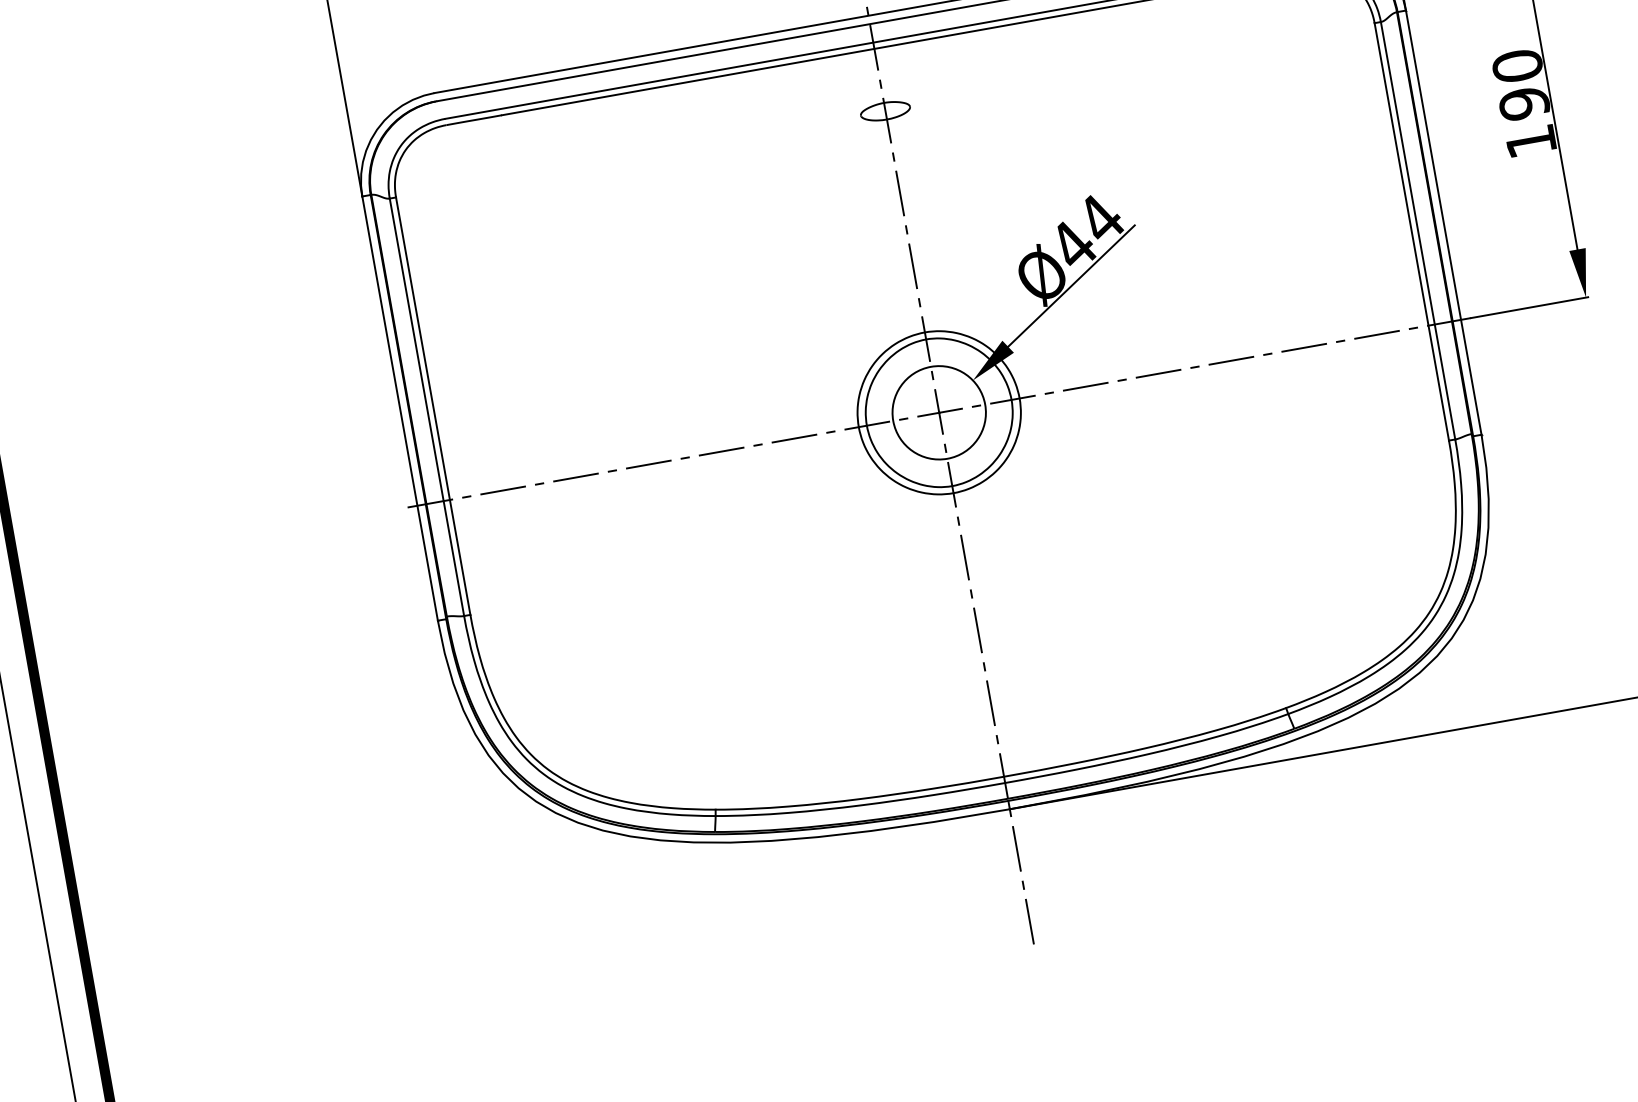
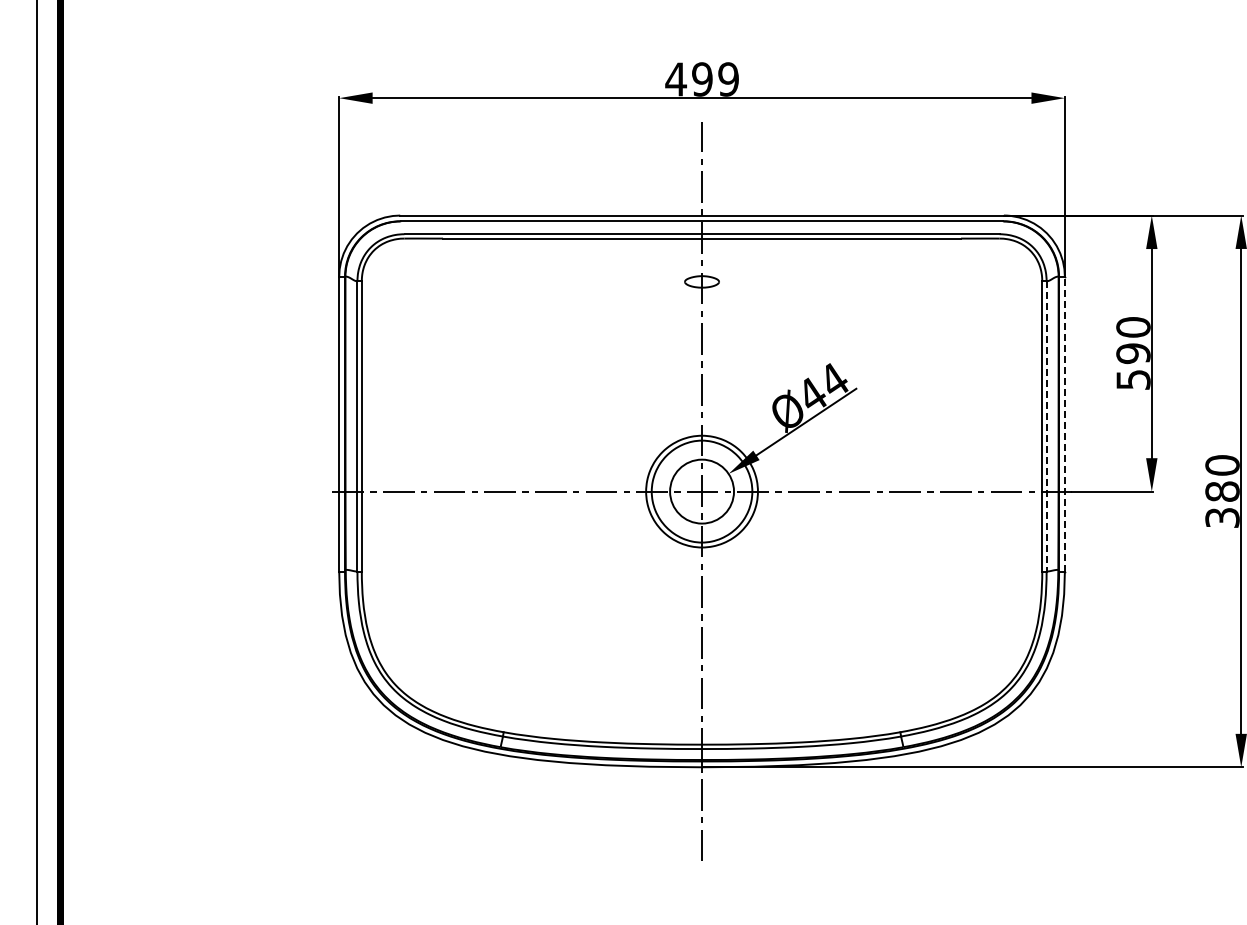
text: (1531, 141) -> (1133, 379), 190 -> 590
line: (1443, 221) -> (1064, 423), solid -> dashed
line: (1417, 230) -> (1046, 426), solid -> dashed

